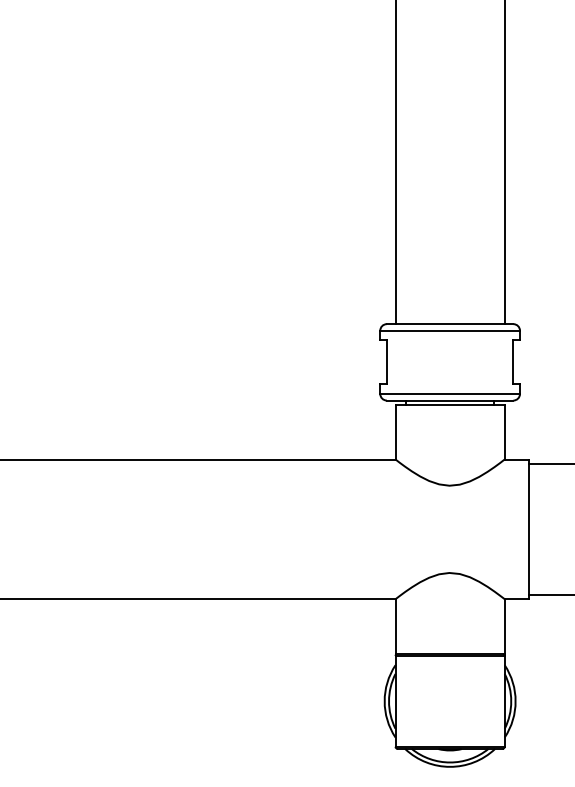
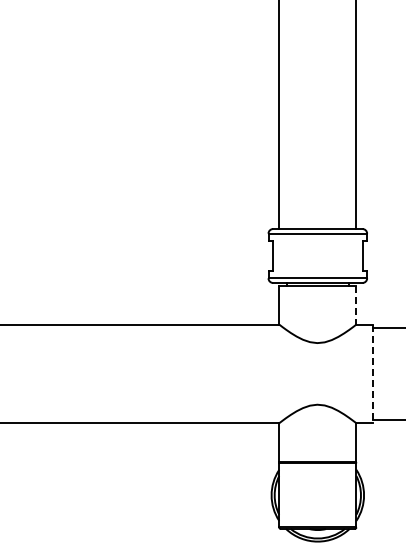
line: (504, 432) -> (356, 305), solid -> dashed
line: (528, 530) -> (373, 374), solid -> dashed

